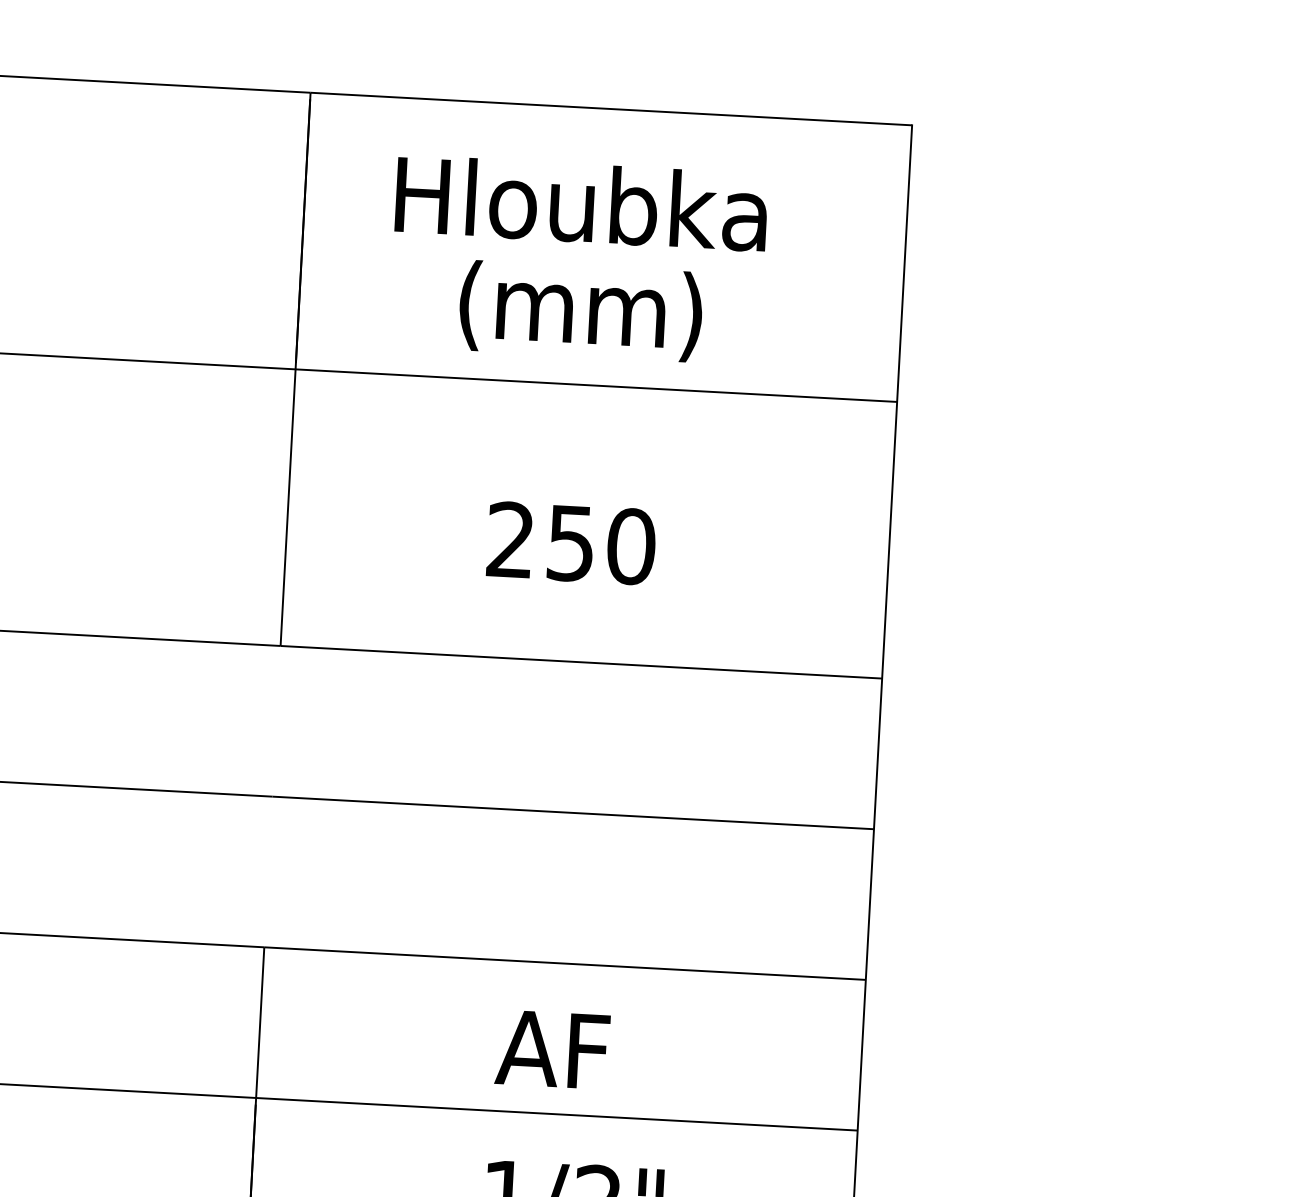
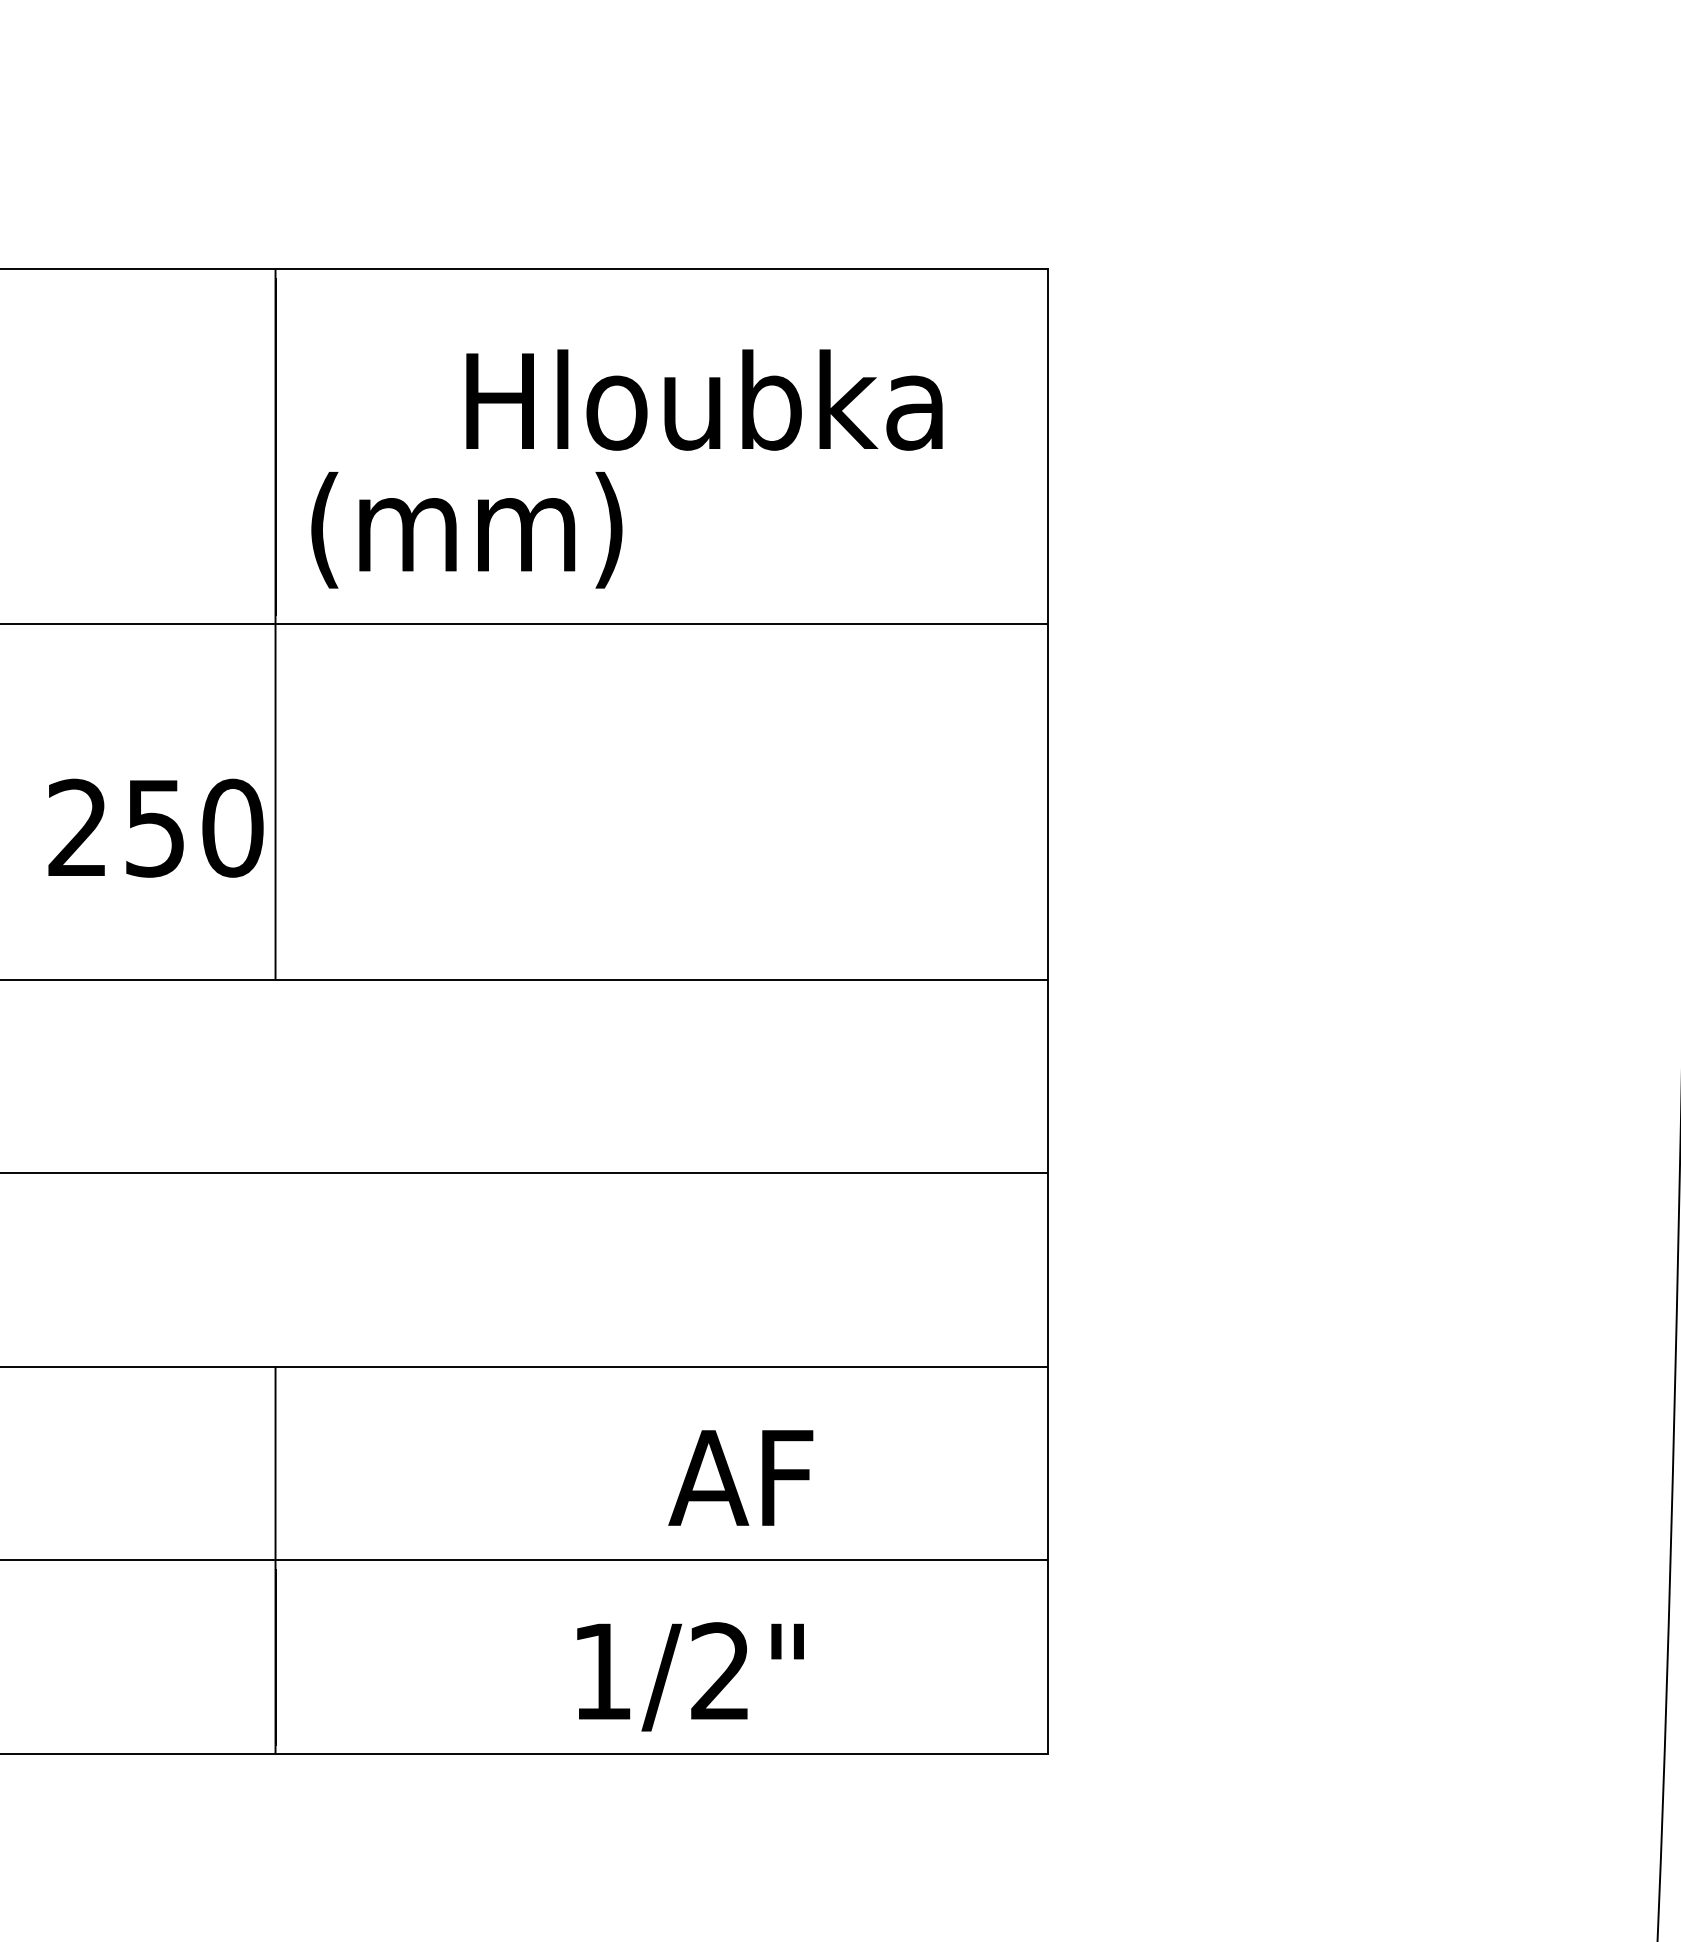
text: (581, 202) -> (704, 399), moved
text: (580, 311) -> (466, 530), moved
text: (571, 542) -> (155, 827), moved
text: (552, 1049) -> (740, 1477), moved

